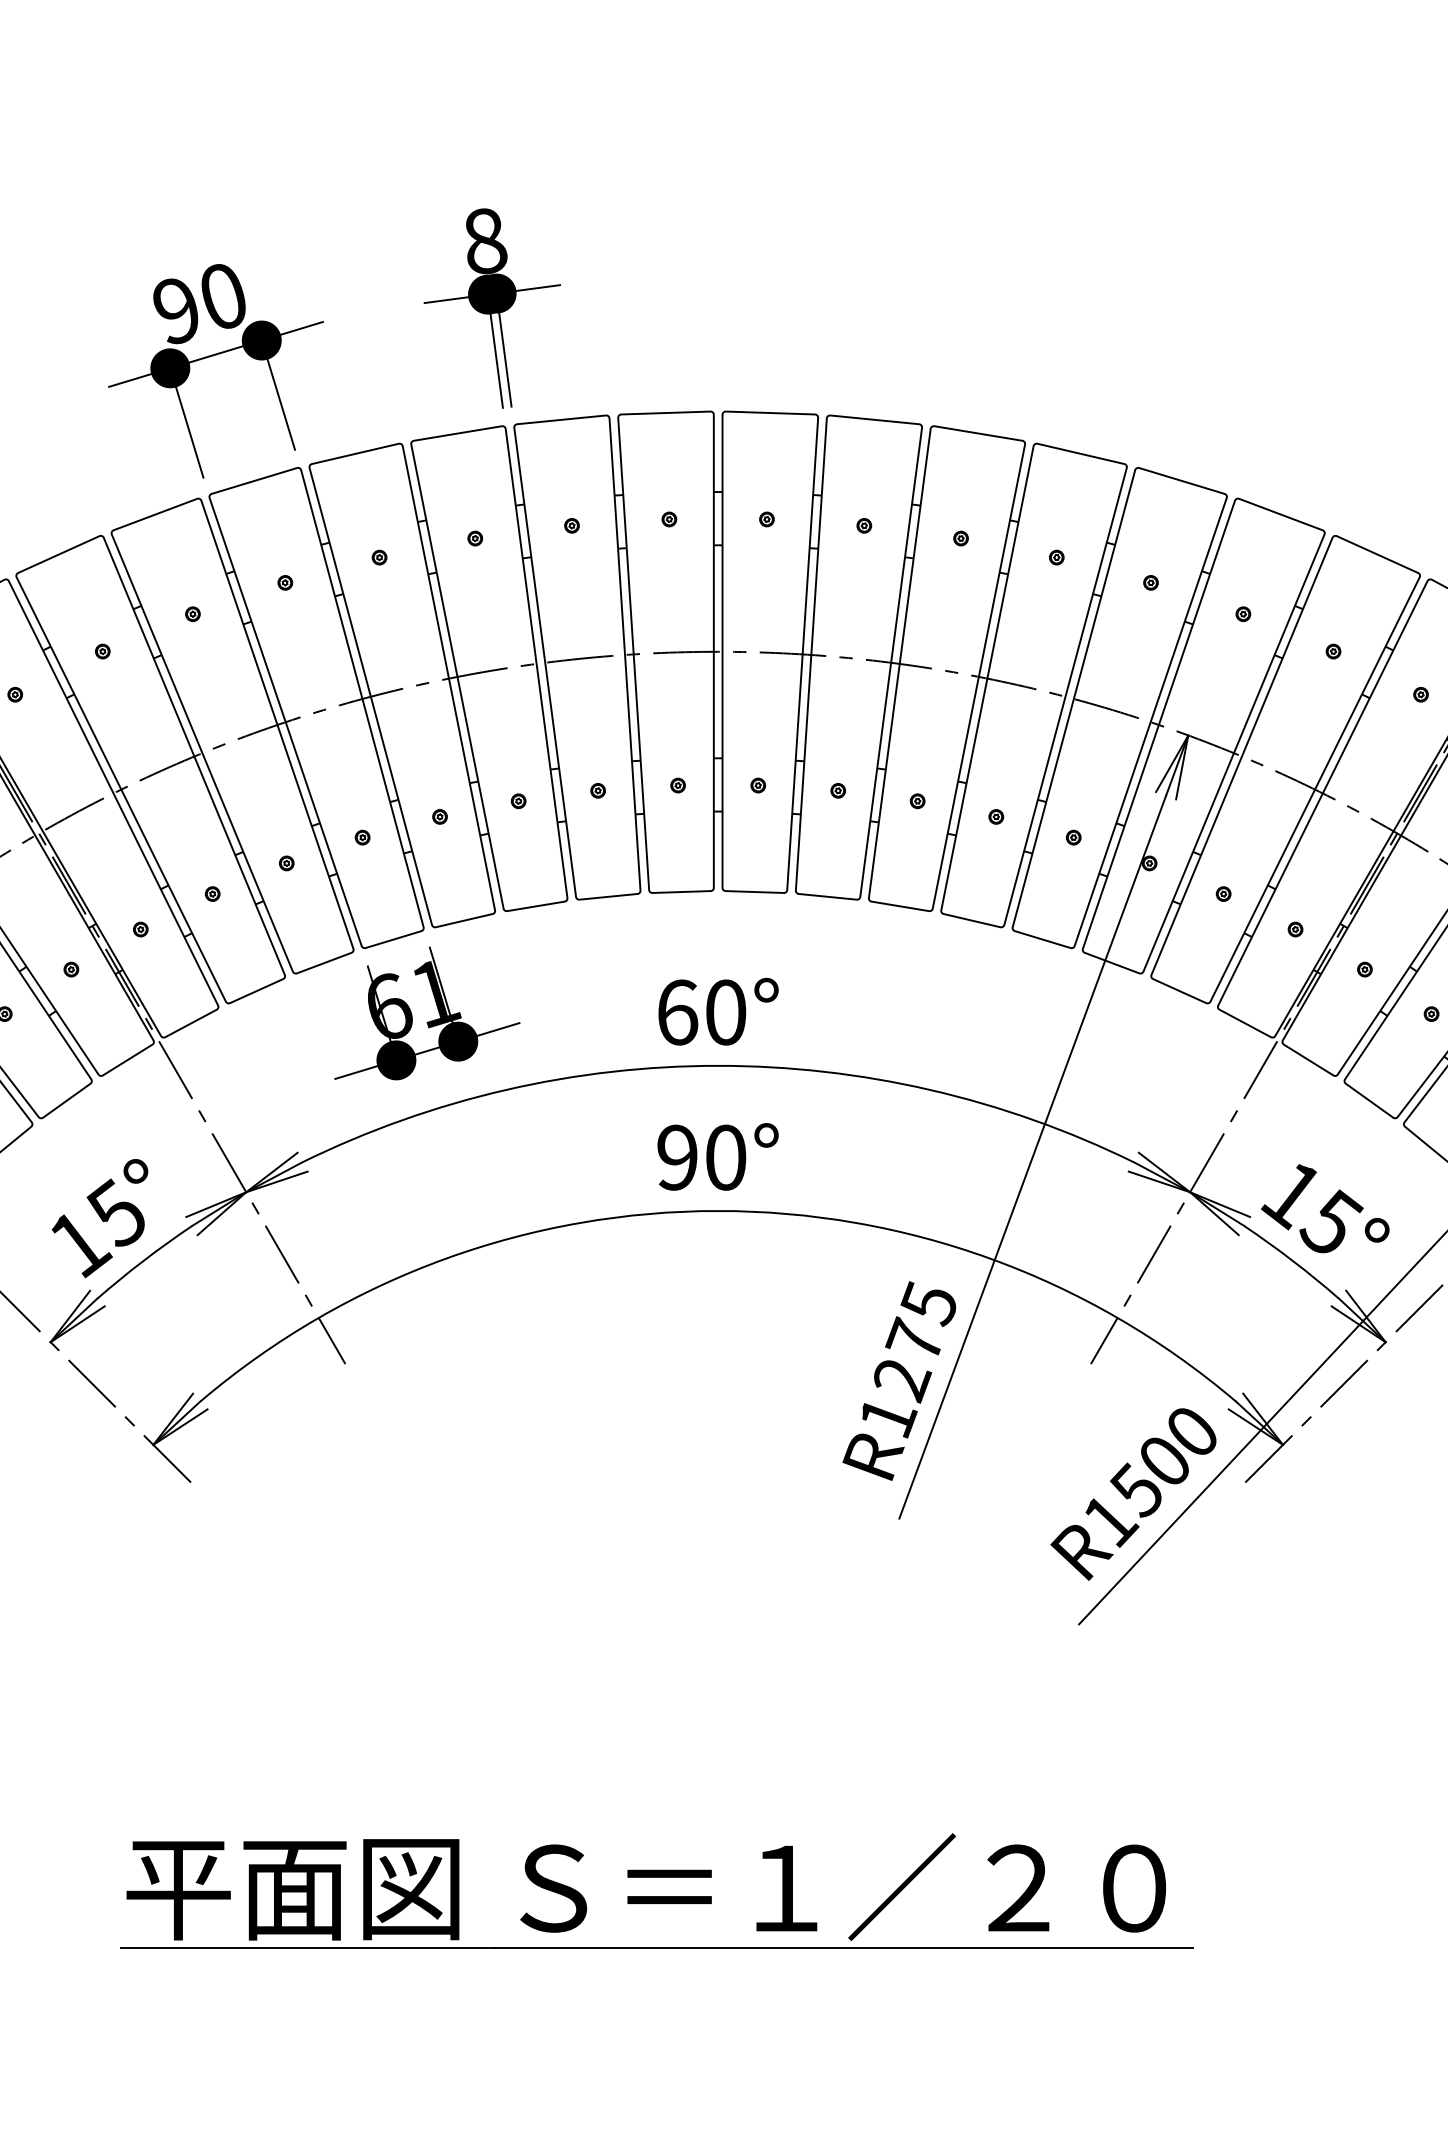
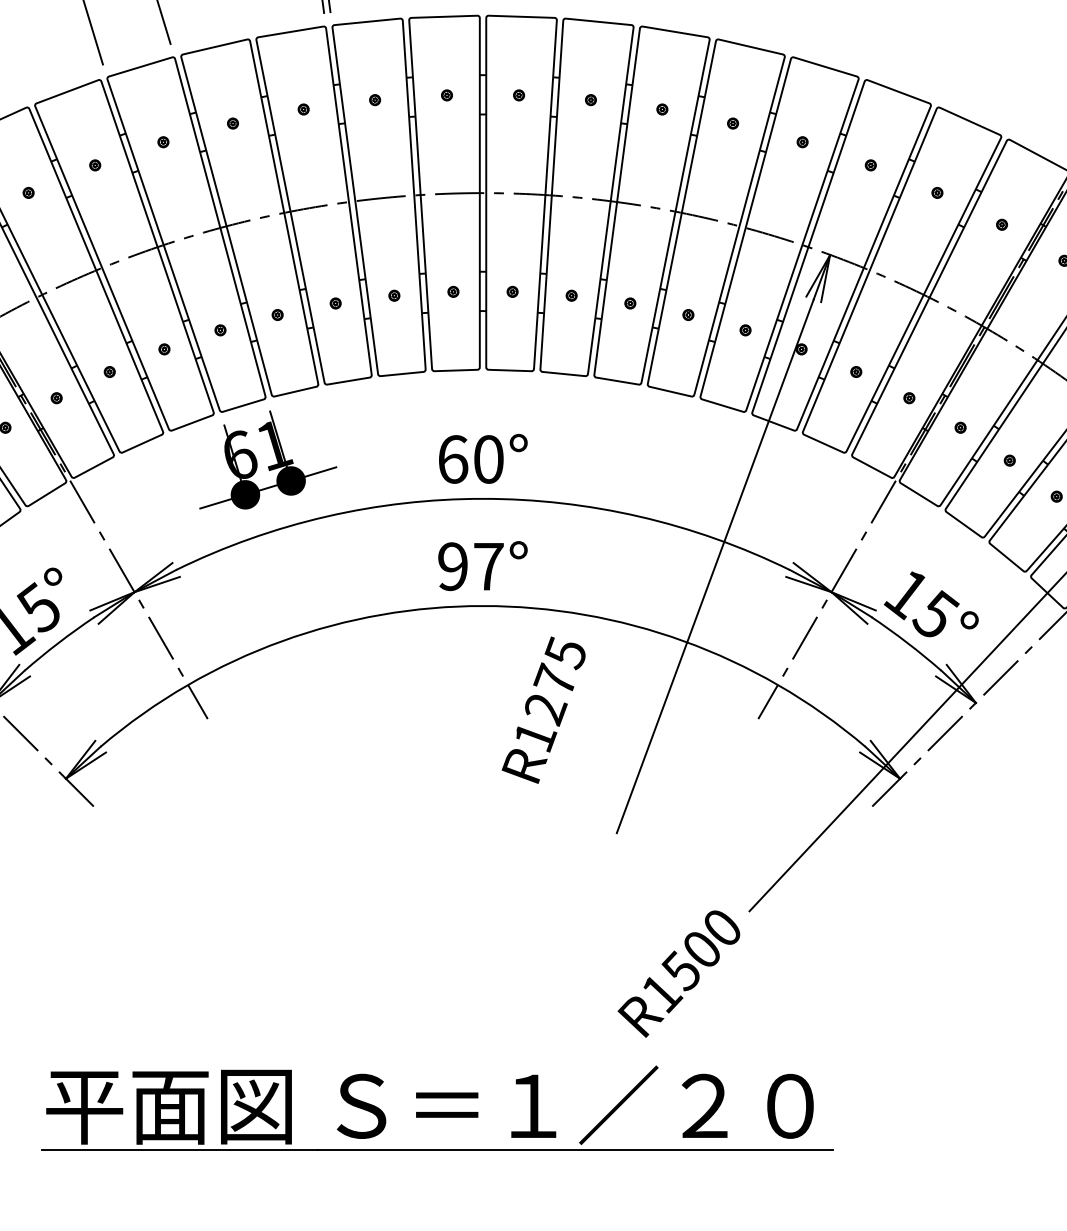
text: (726, 1157) -> (489, 566), 90° -> 97°
text: (898, 1380) -> (543, 709), moved
text: (1133, 1494) -> (678, 974), moved

